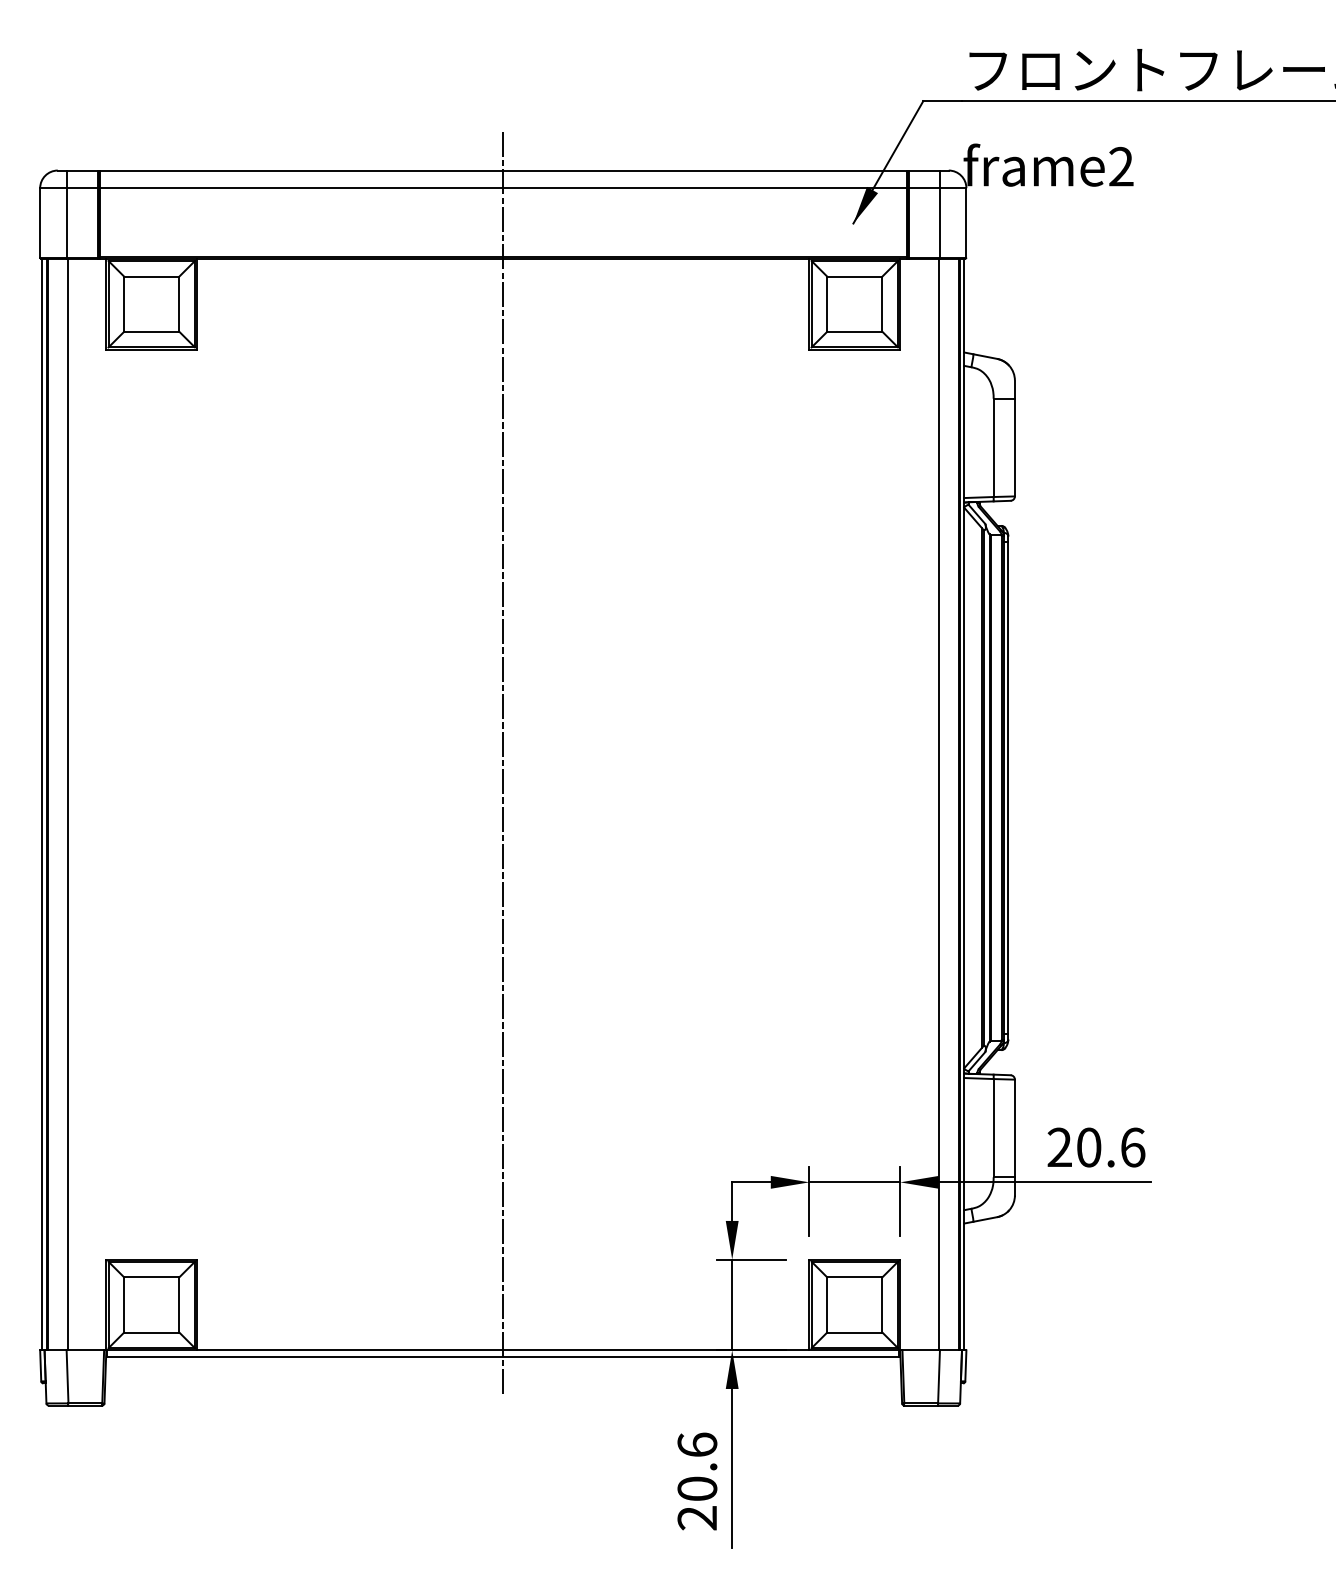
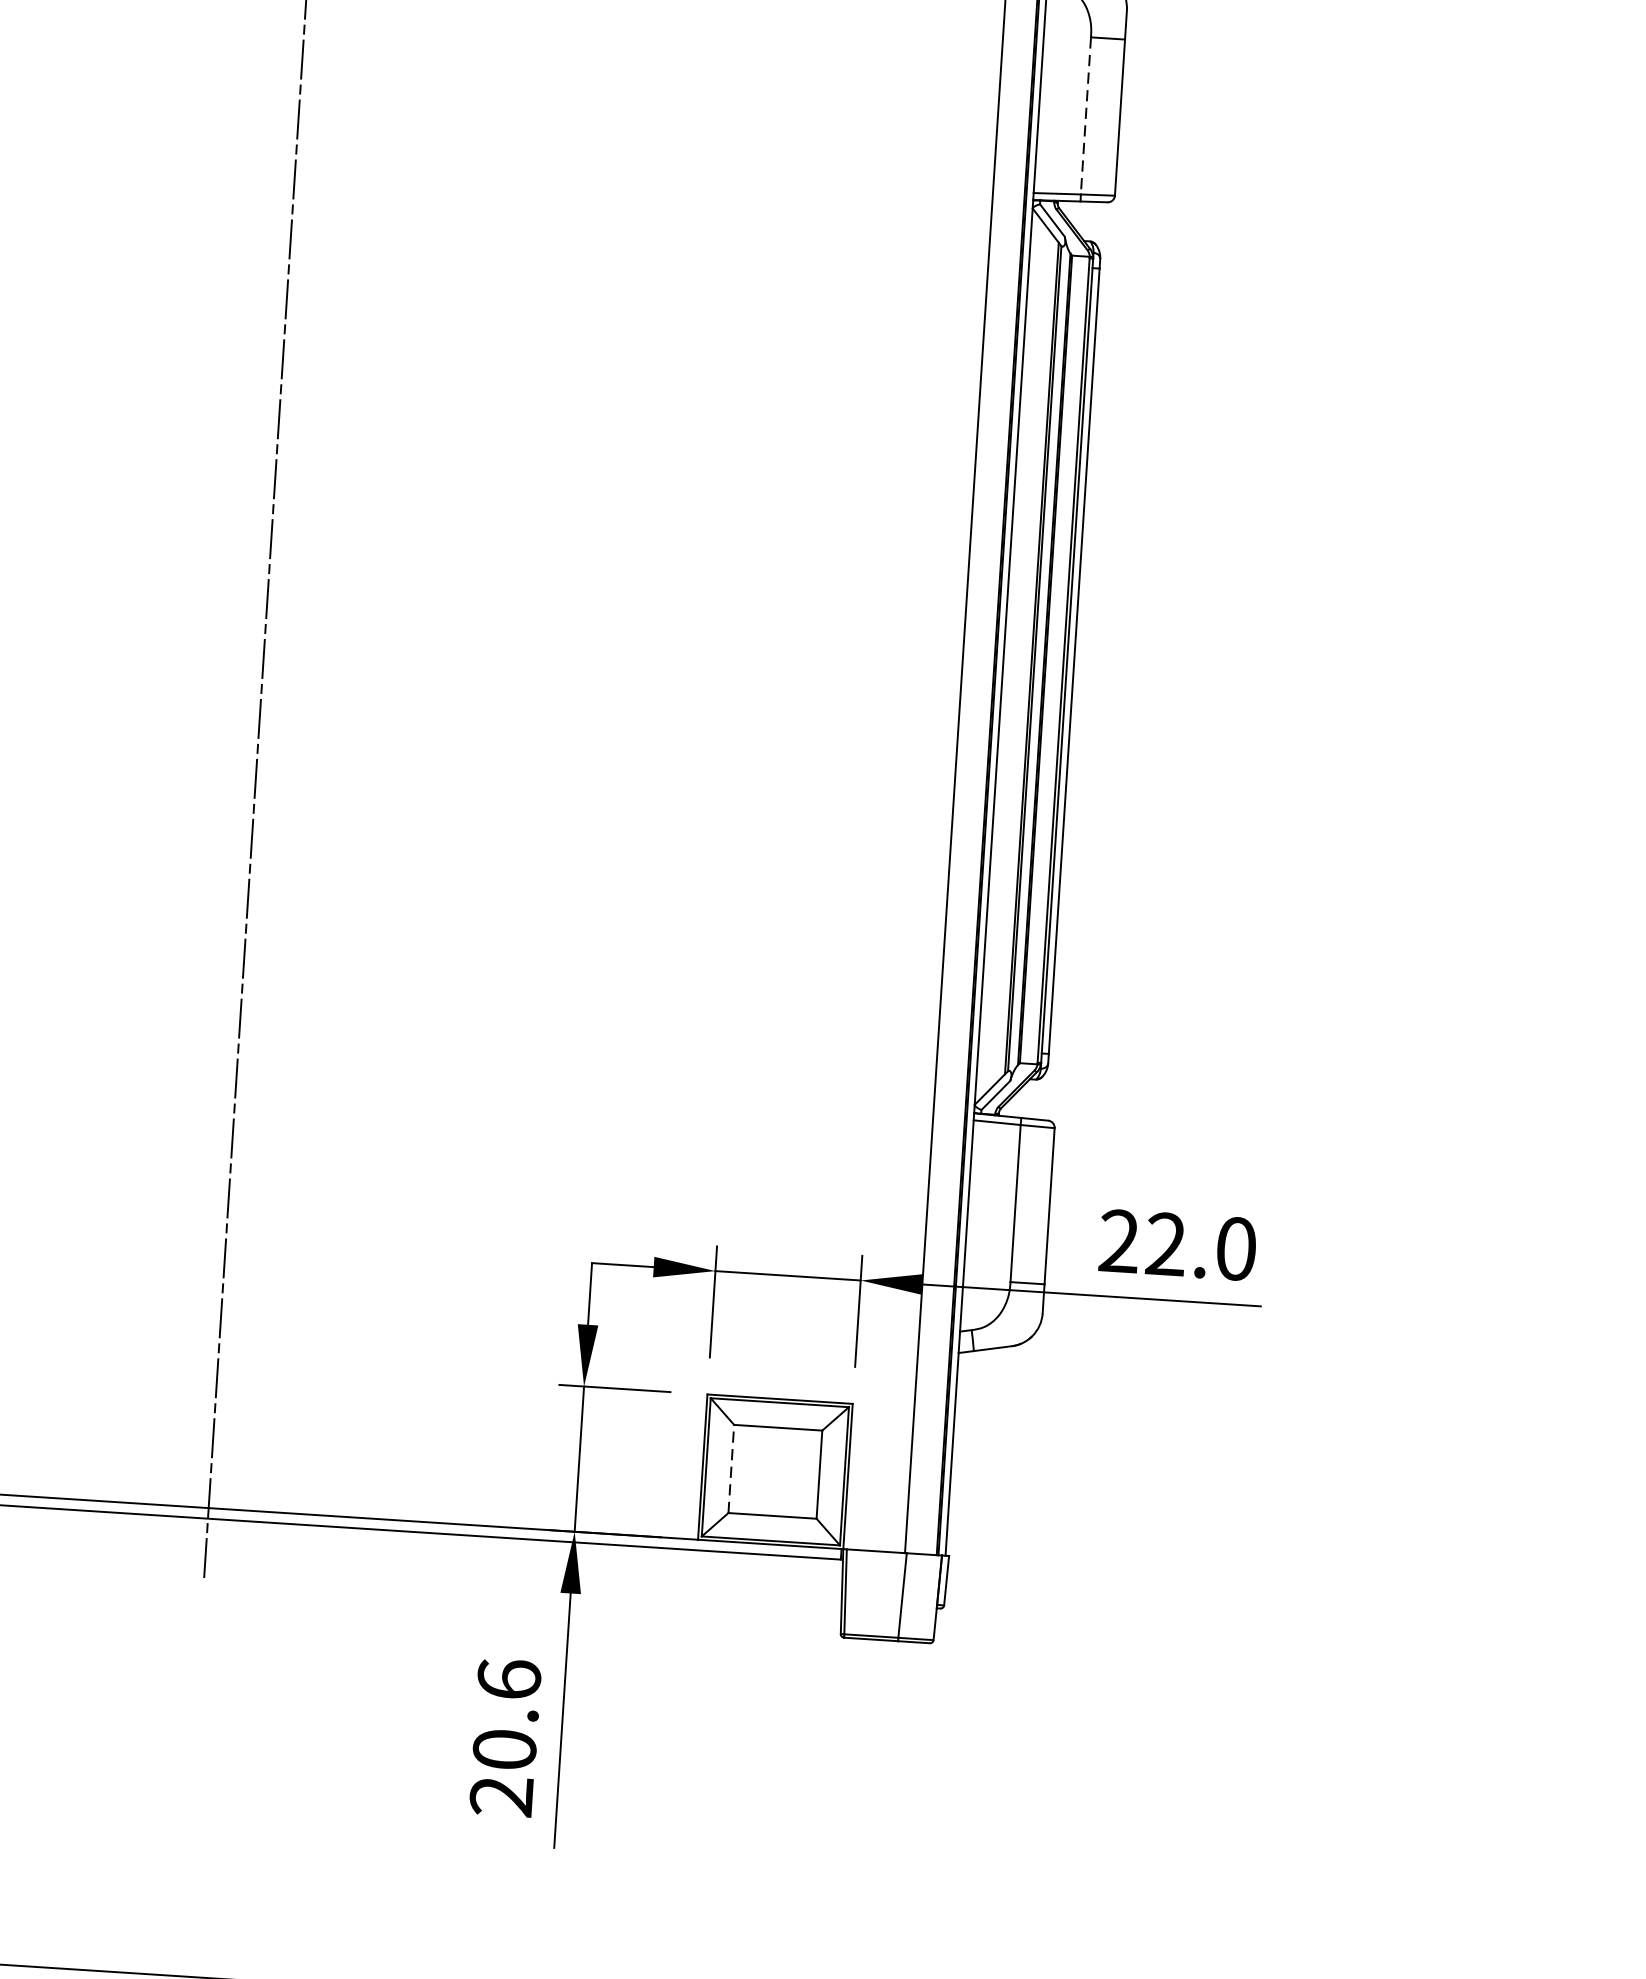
line: (993, 448) -> (1085, 116), solid -> dashed
text: (1111, 1147) -> (1202, 1246), 20.6 -> 22.0
line: (827, 1304) -> (731, 1468), solid -> dashed

